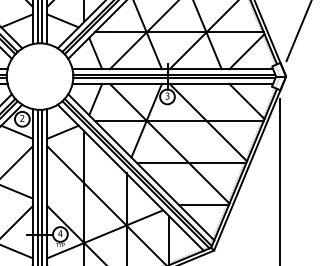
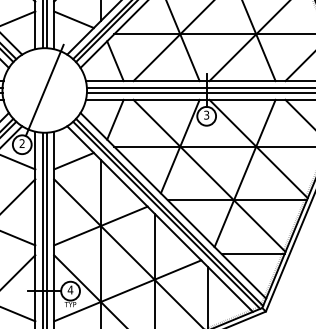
line: (39, 76) -> (44, 90), added
line: (197, 141) -> (244, 172), added
line: (84, 183) -> (101, 226), added

